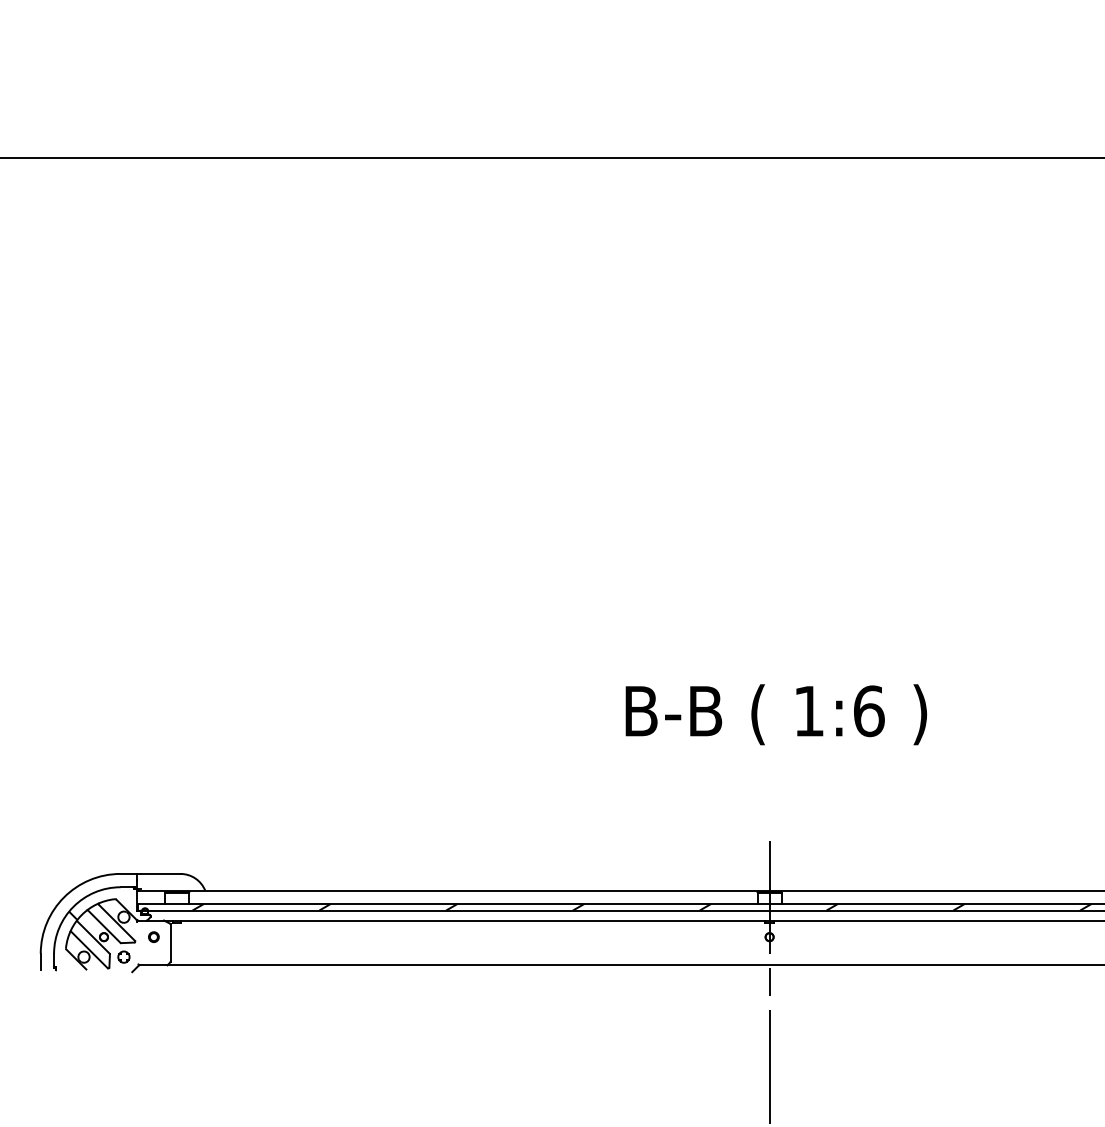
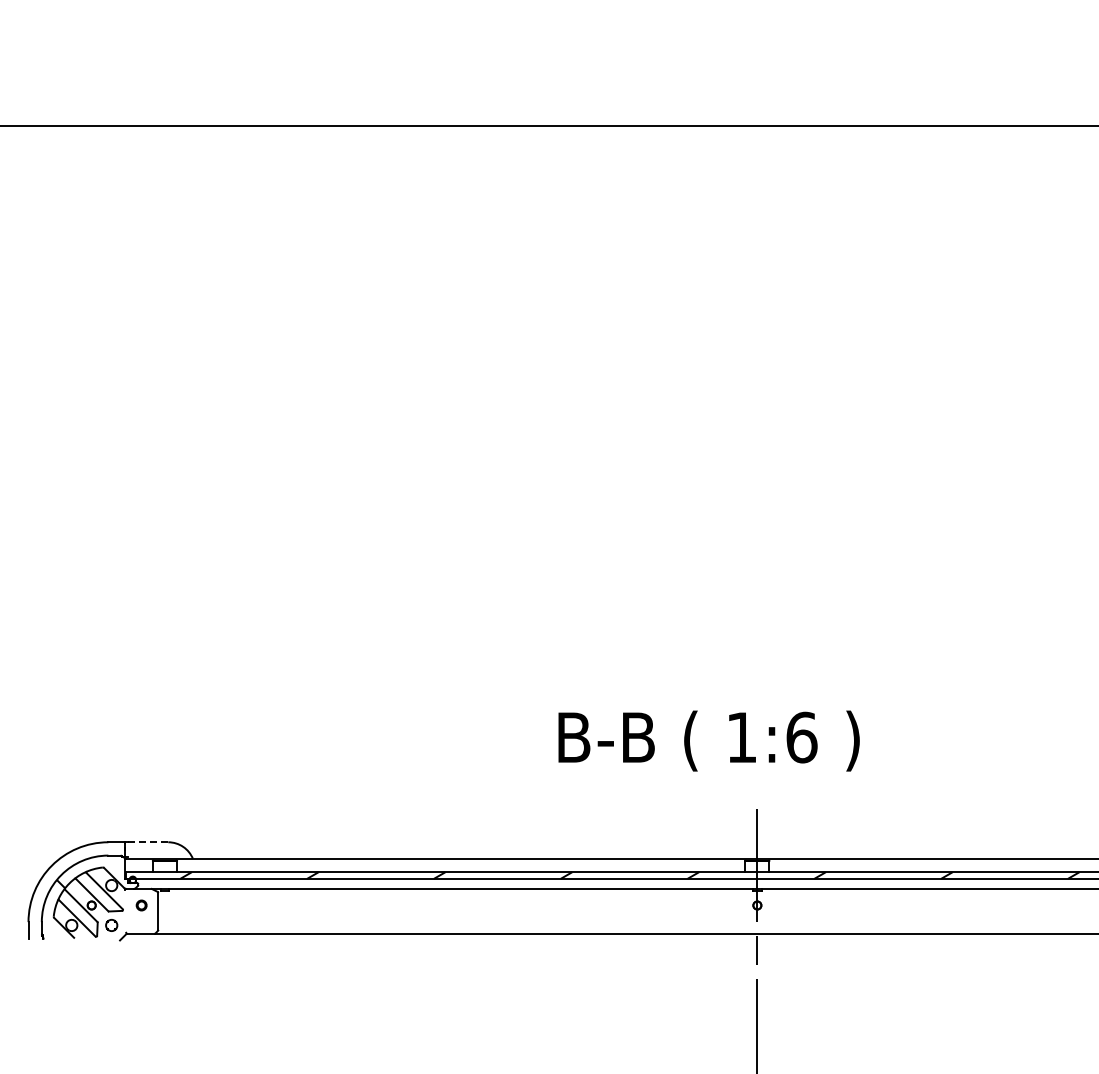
text: (776, 714) -> (709, 740), moved
line: (160, 873) -> (148, 841), solid -> dashed

